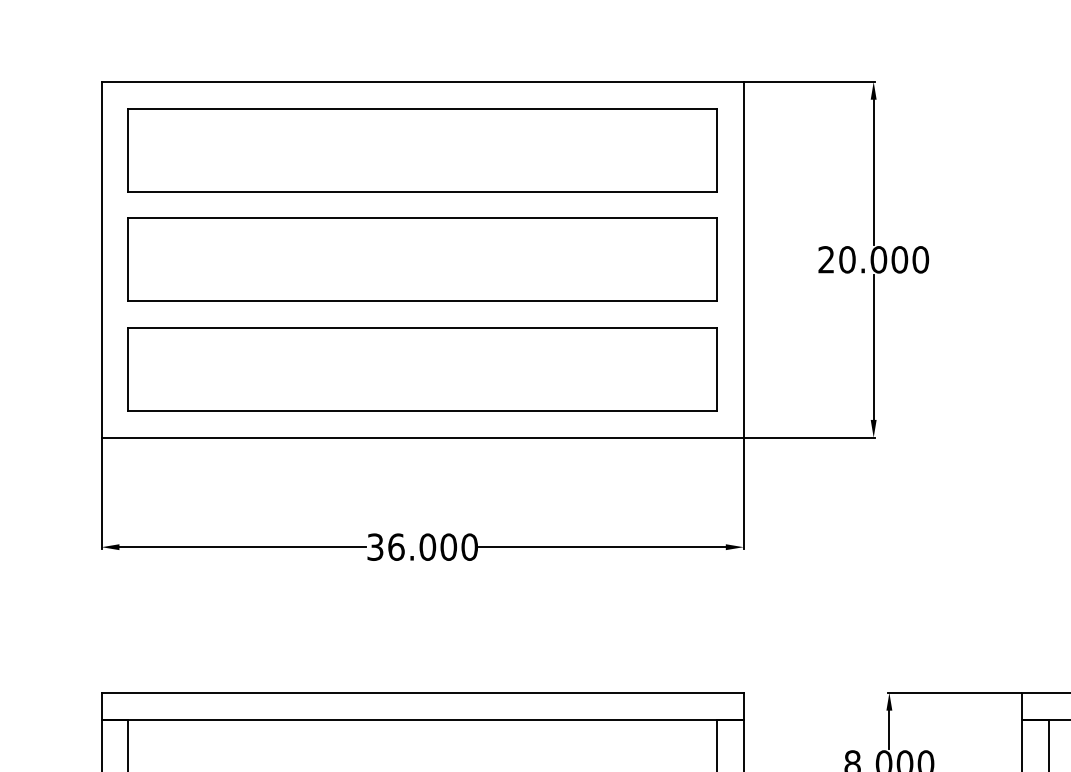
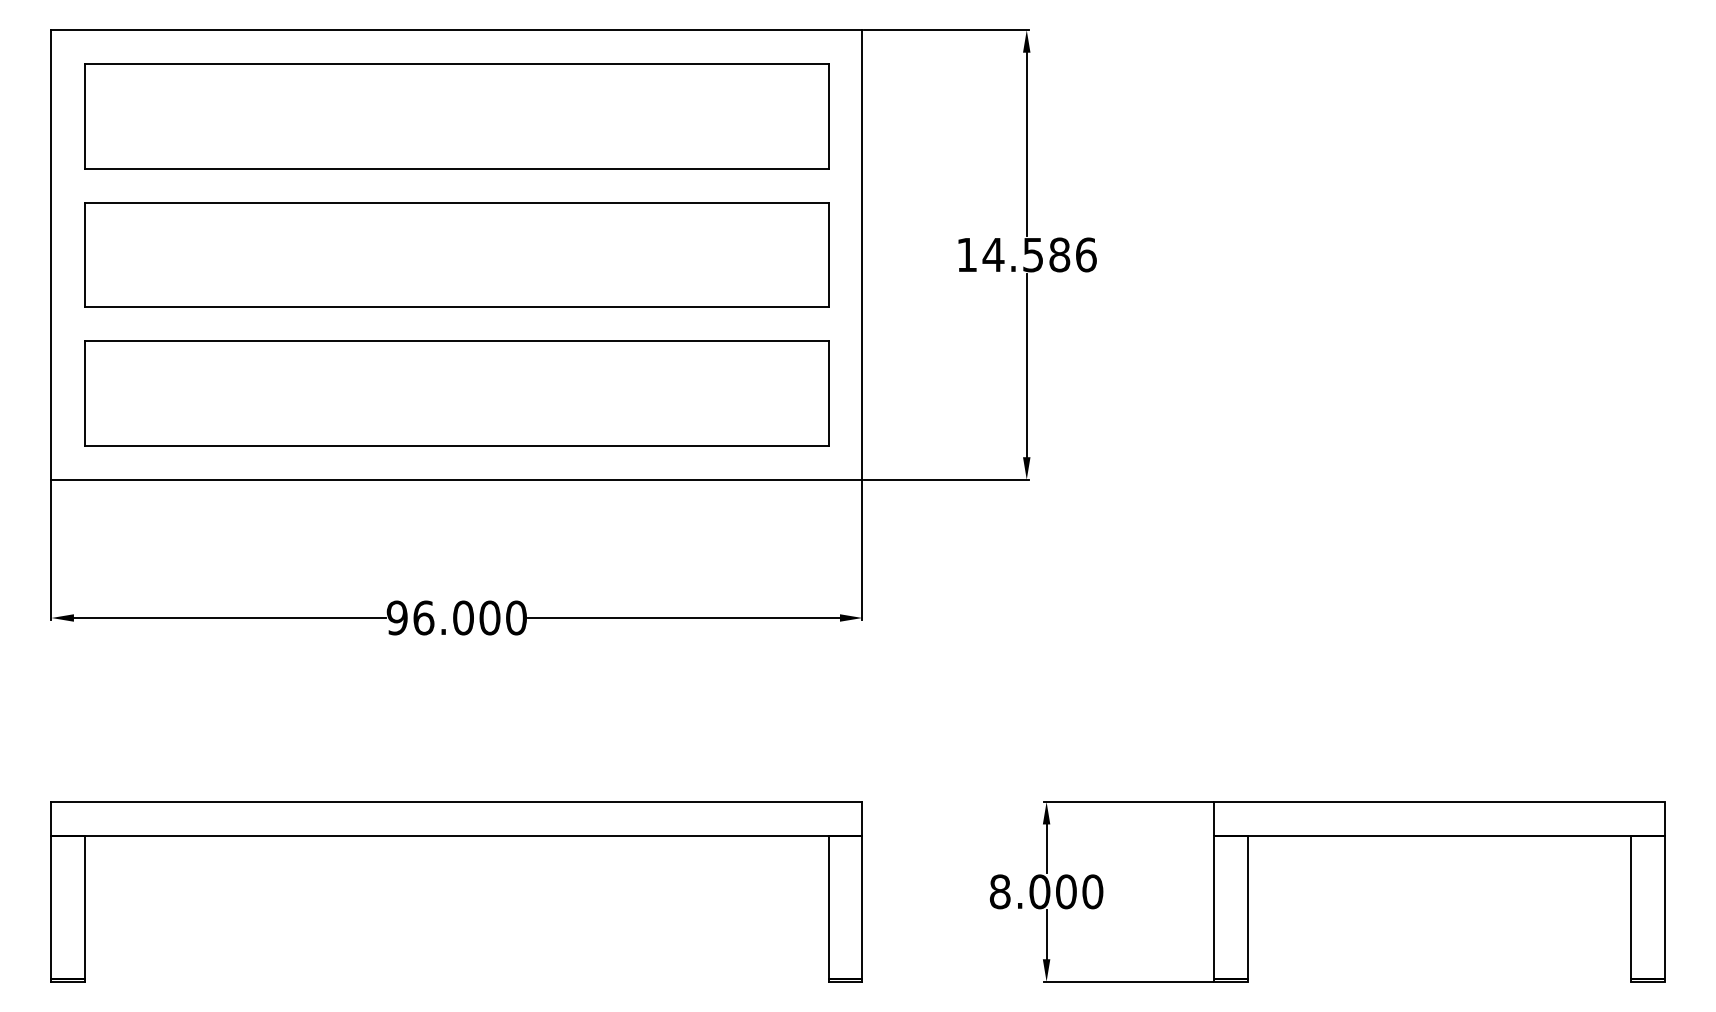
text: (873, 259) -> (1026, 254), 20.000 -> 14.586
text: (374, 546) -> (396, 617), 36.000 -> 96.000

